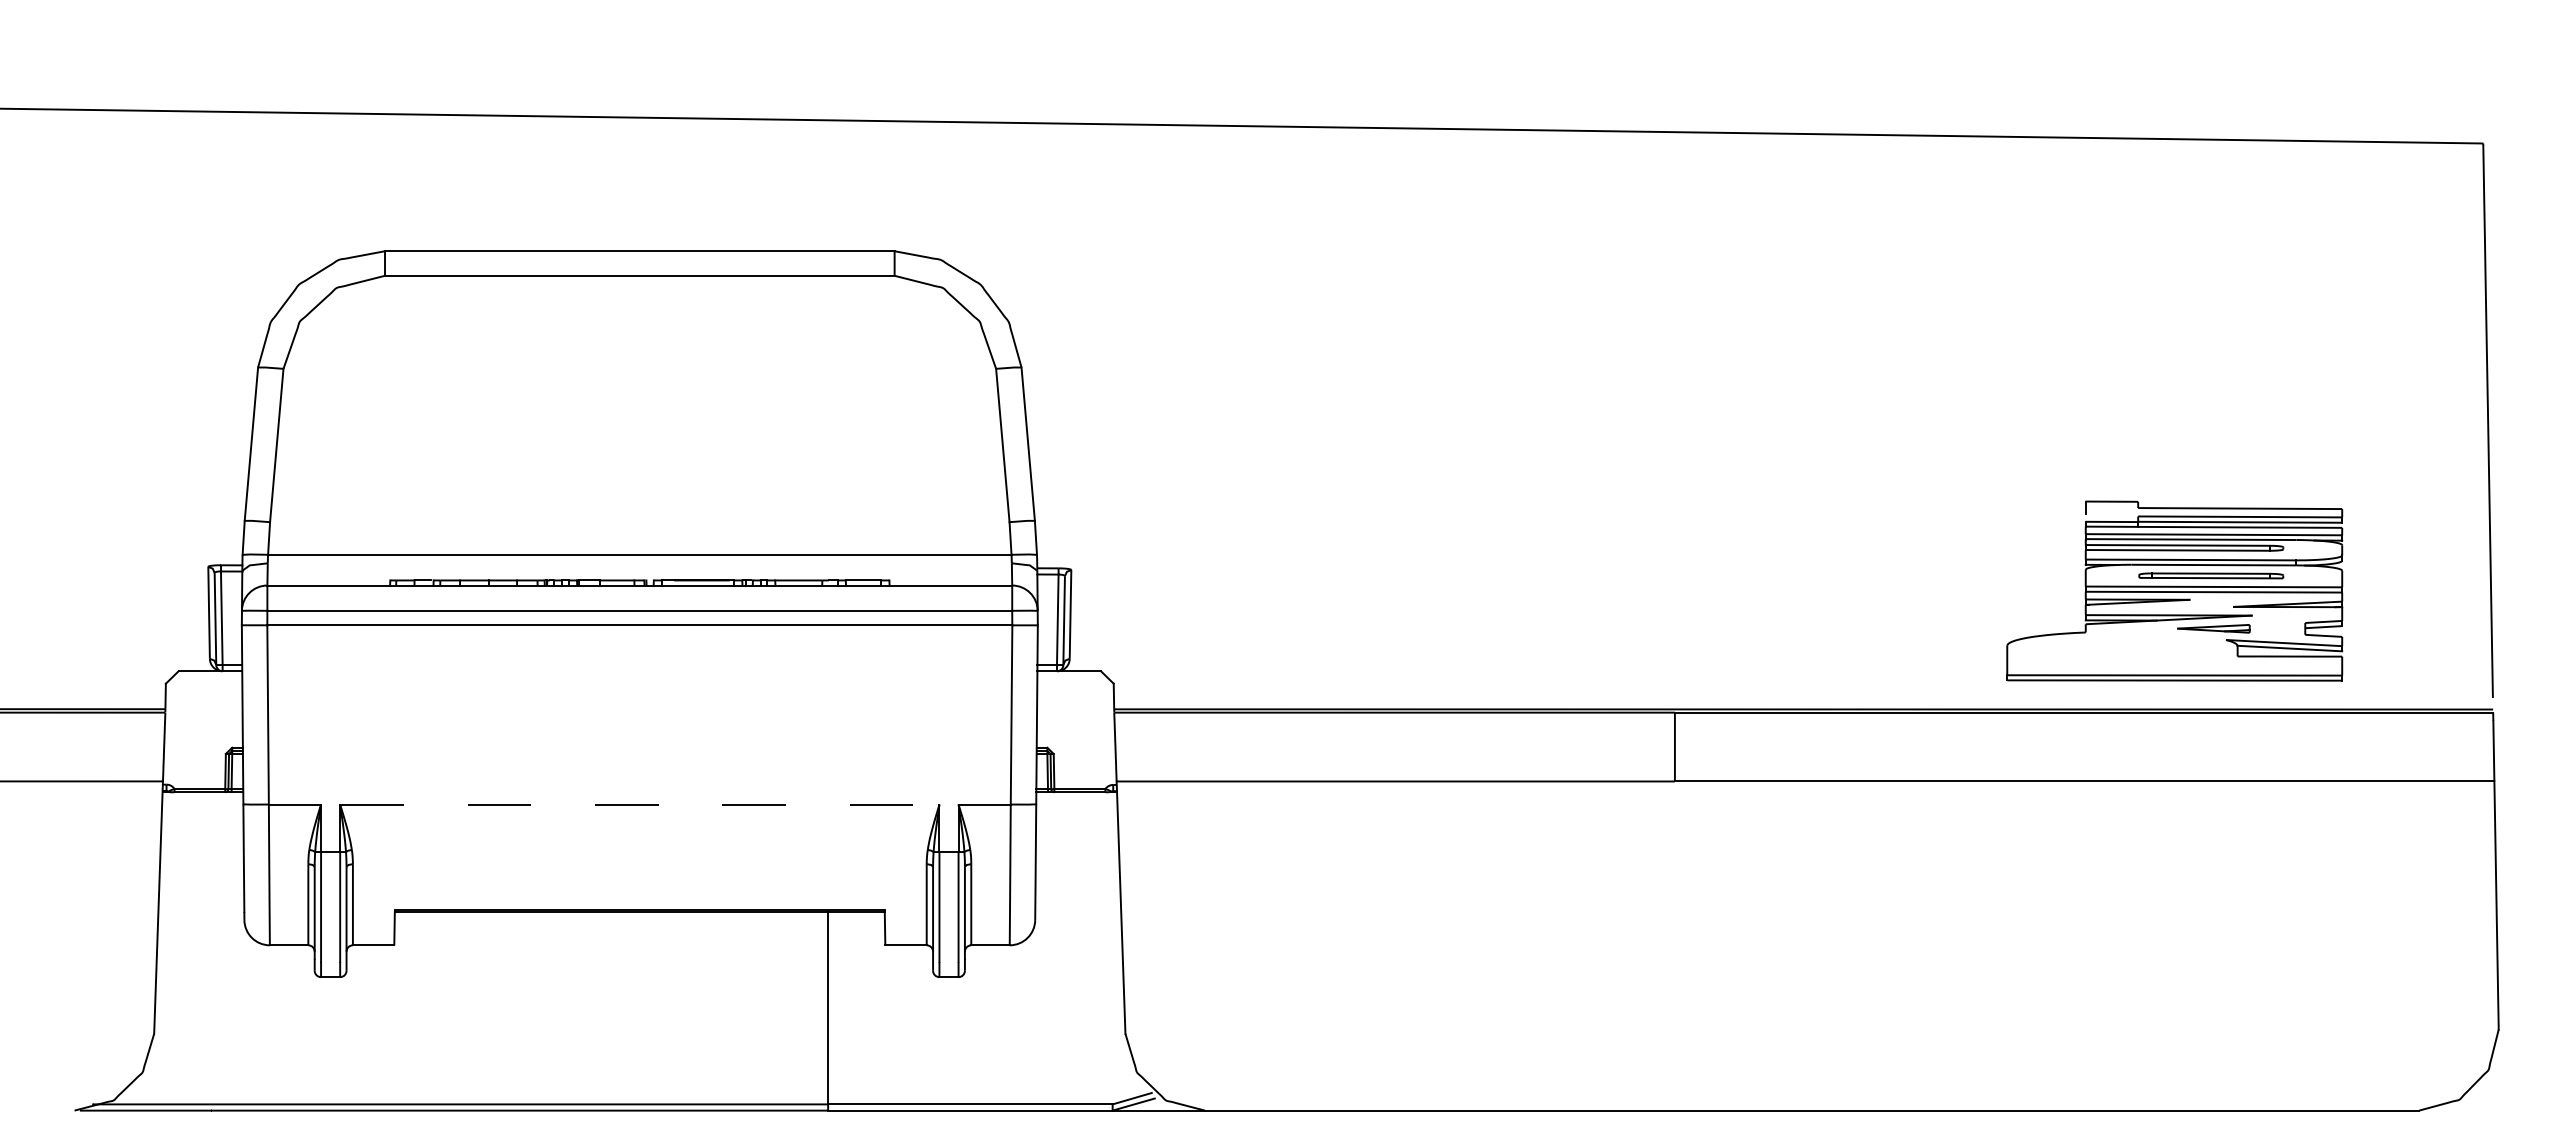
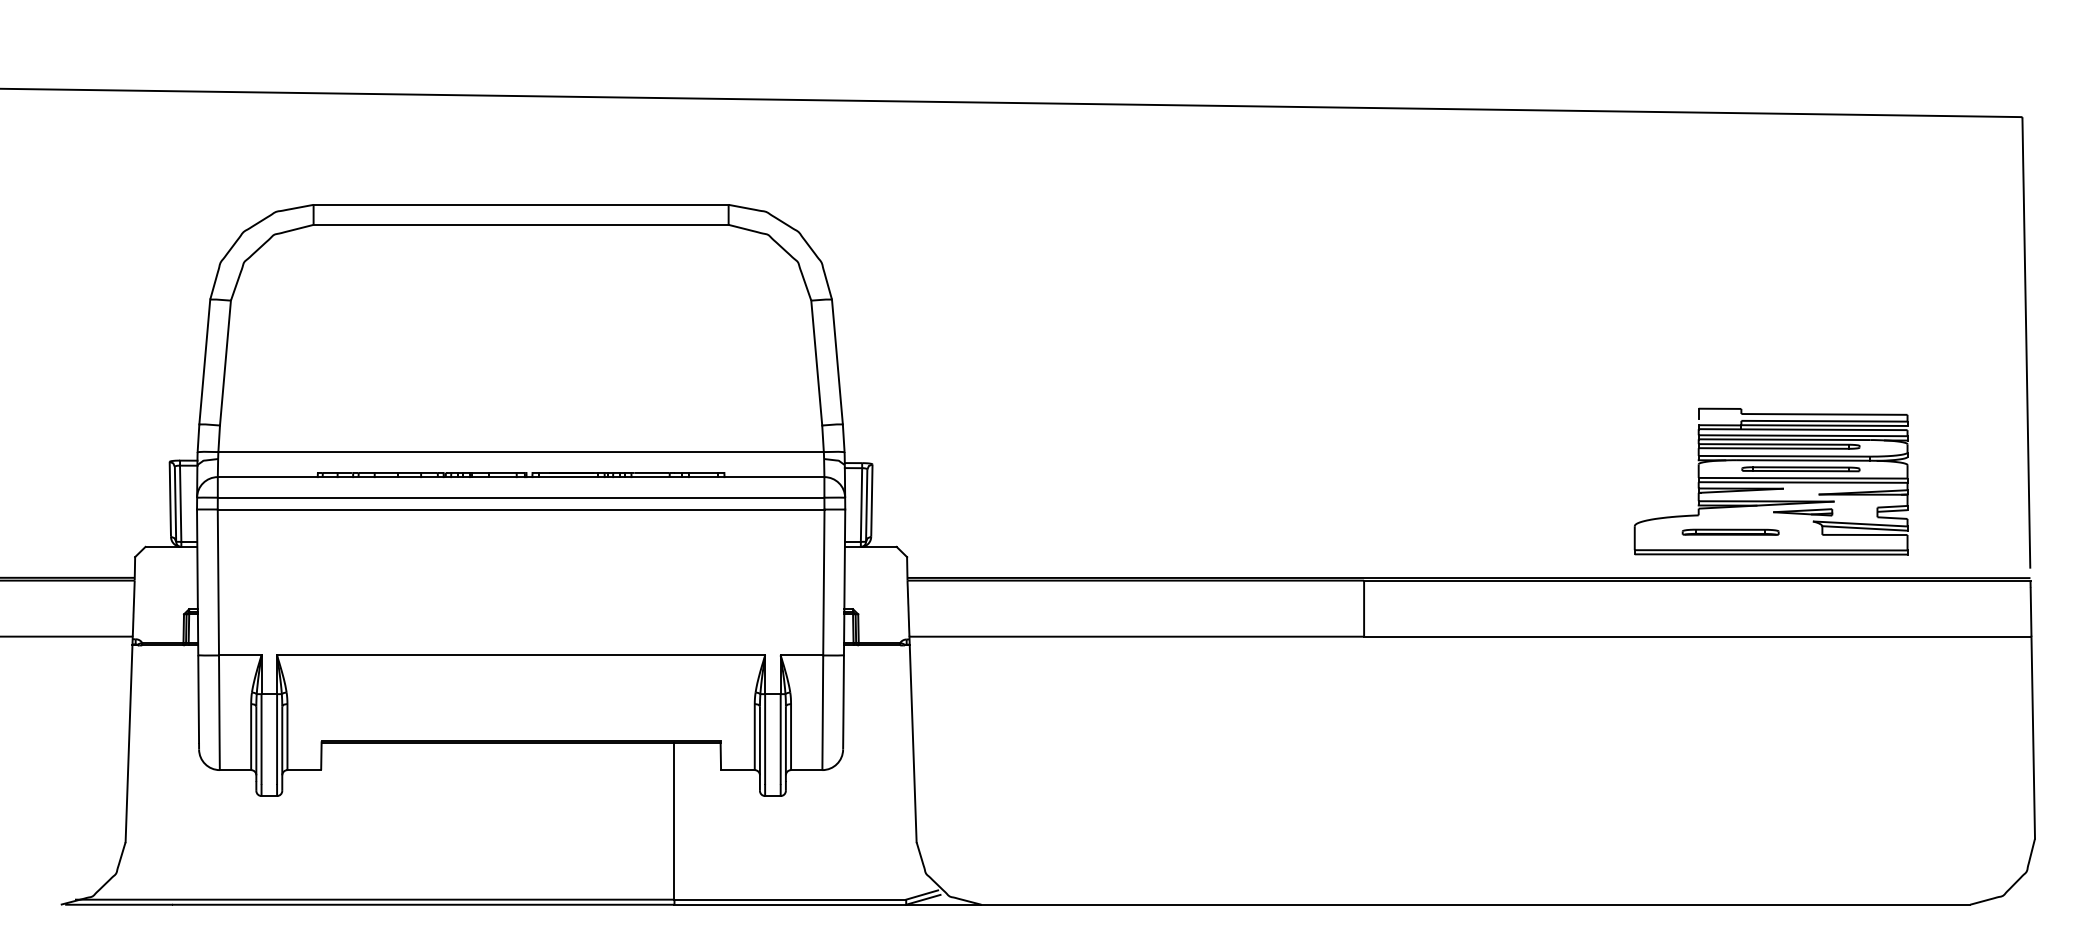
part: (2124, 653) -> (1730, 532), added
line: (639, 804) -> (520, 655), dashed -> solid

